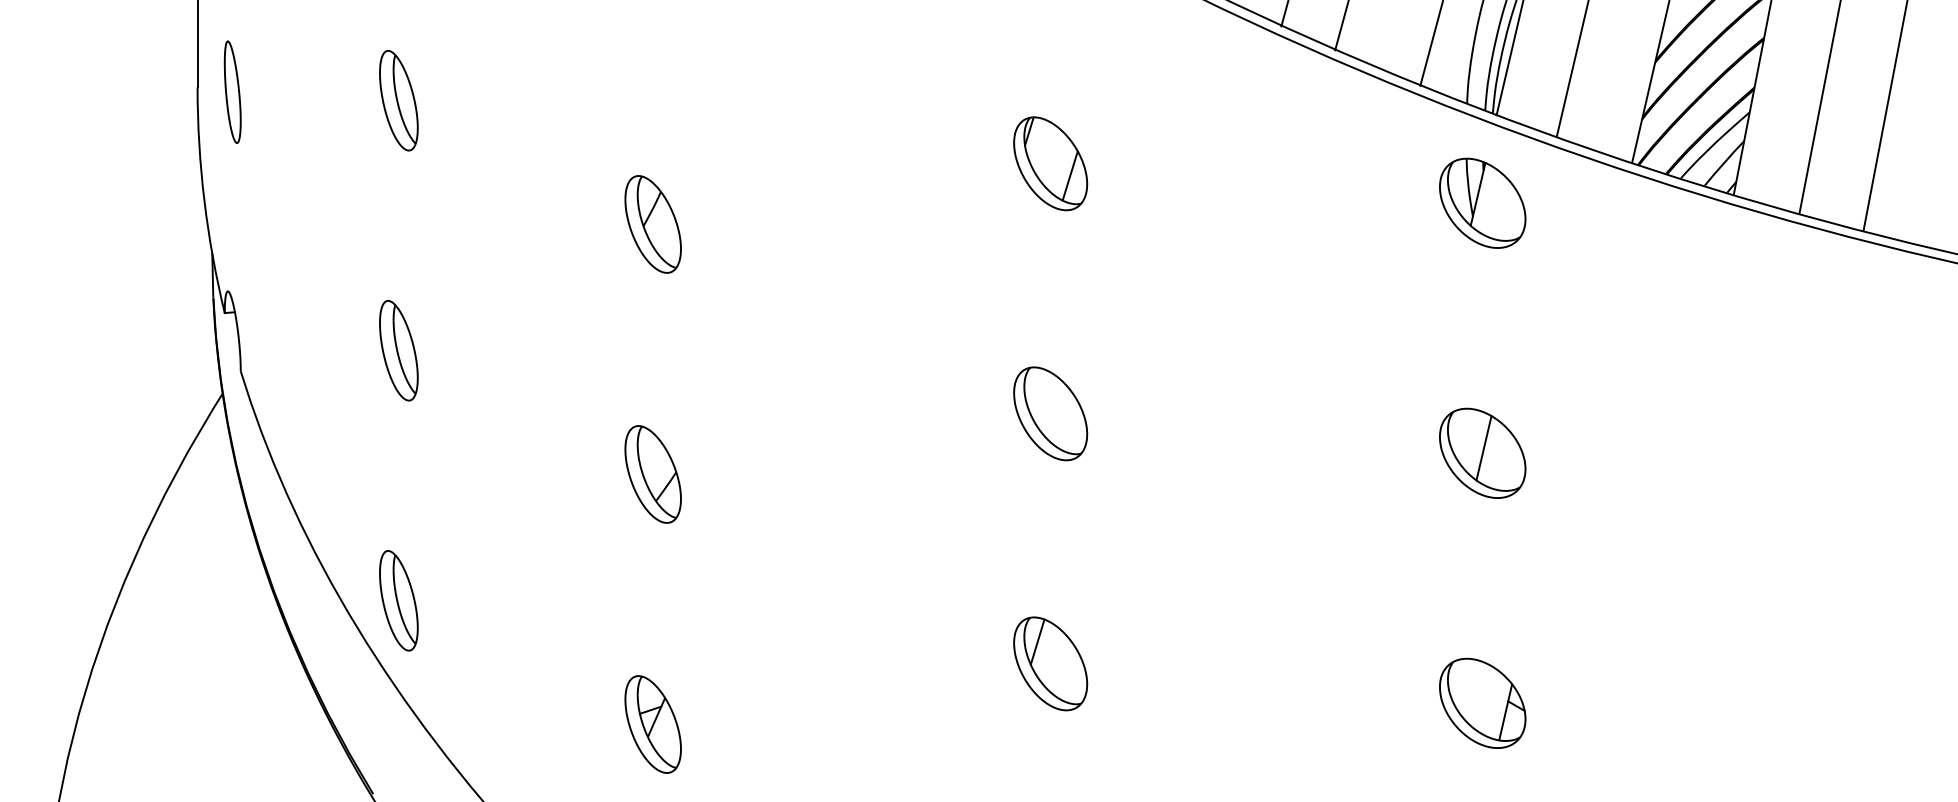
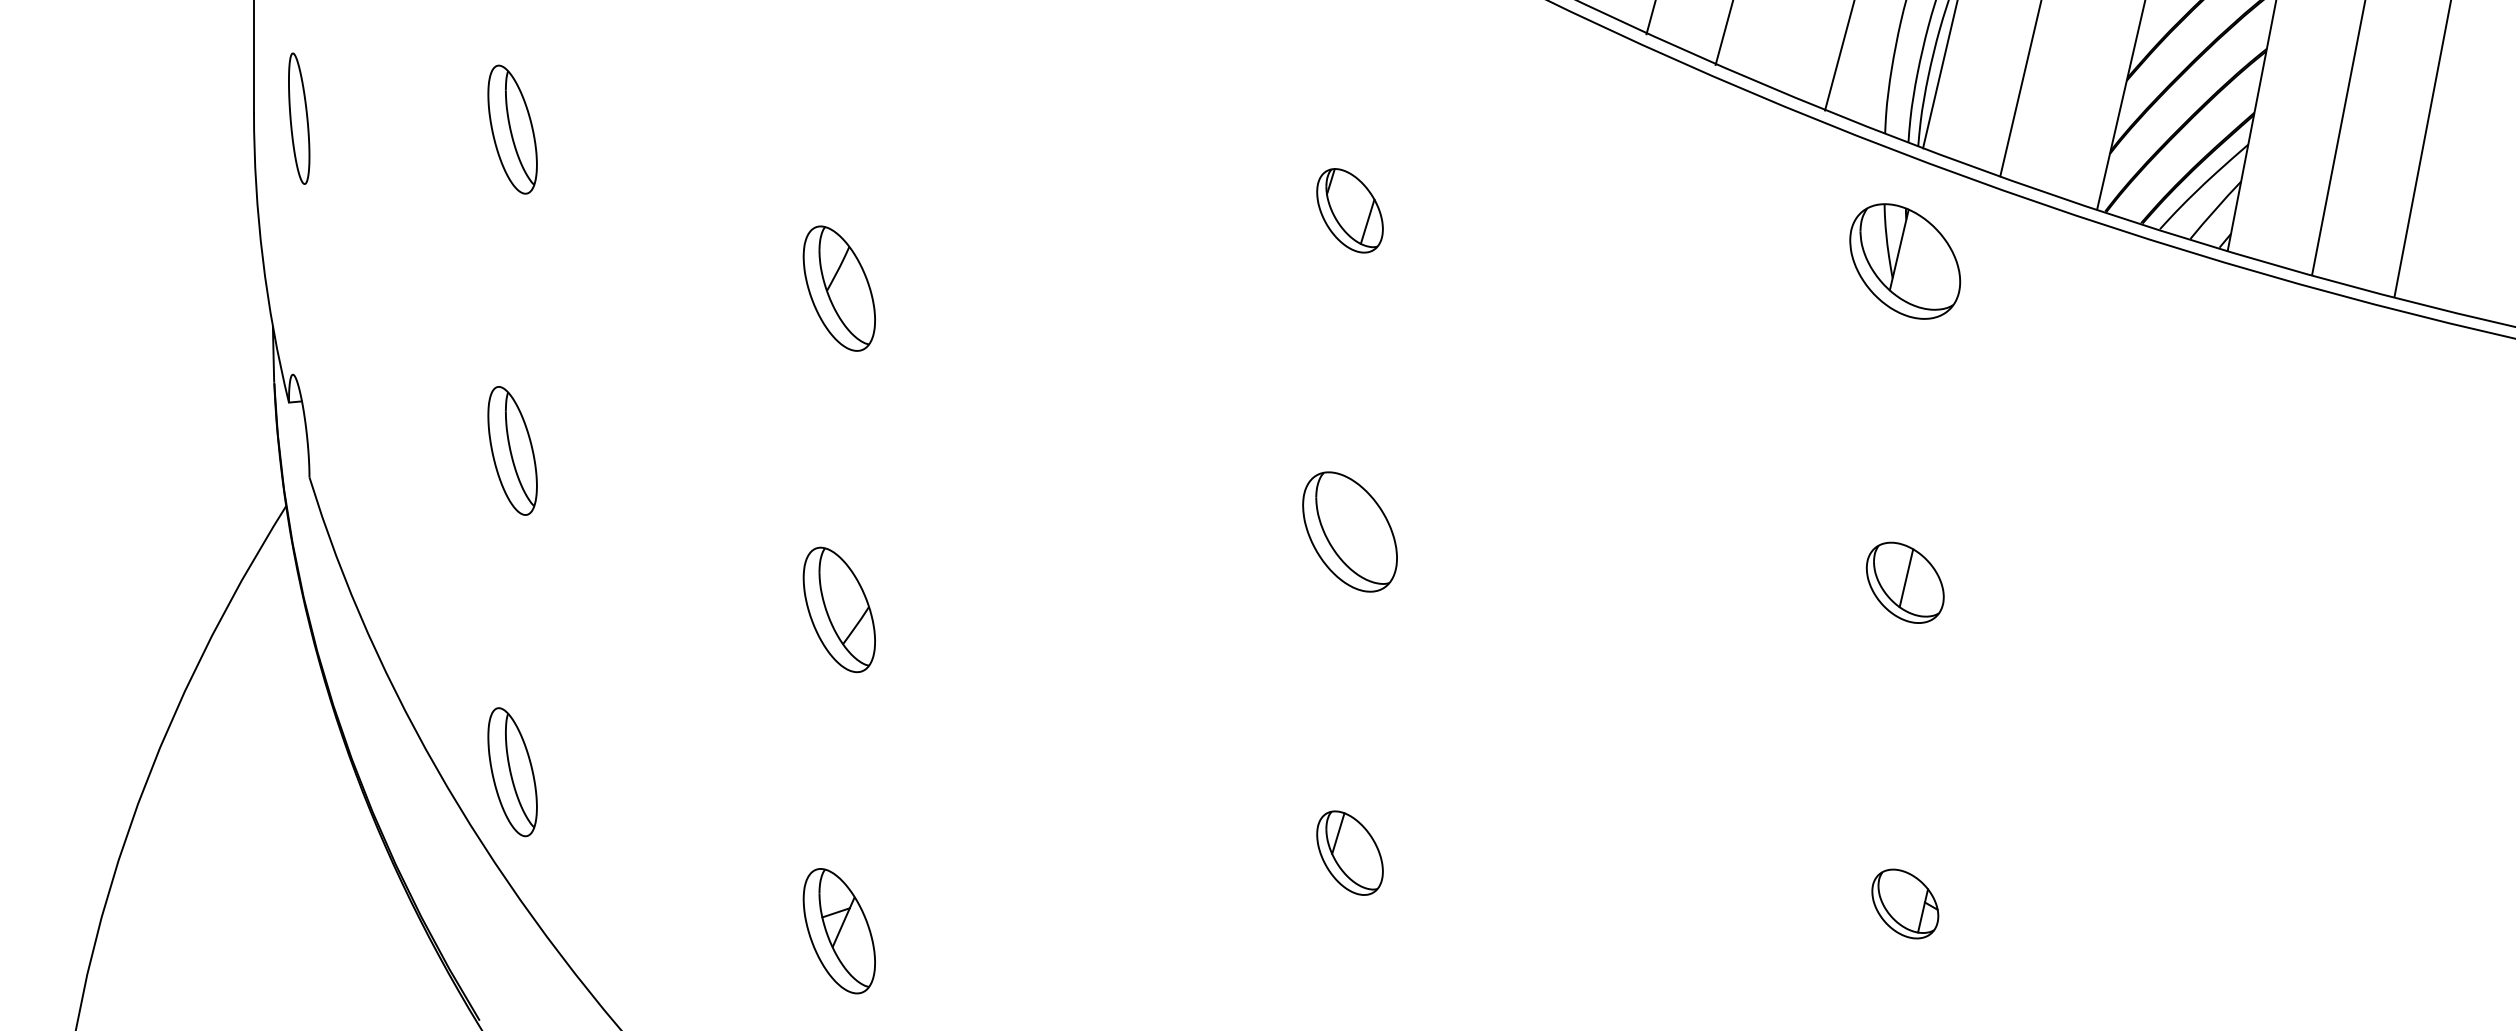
part: (1050, 163) -> (1349, 210), size x0.7
part: (1482, 453) -> (1905, 582), size x0.7
part: (1050, 663) -> (1349, 852), size x0.7
part: (1482, 702) -> (1905, 903), size x0.6

